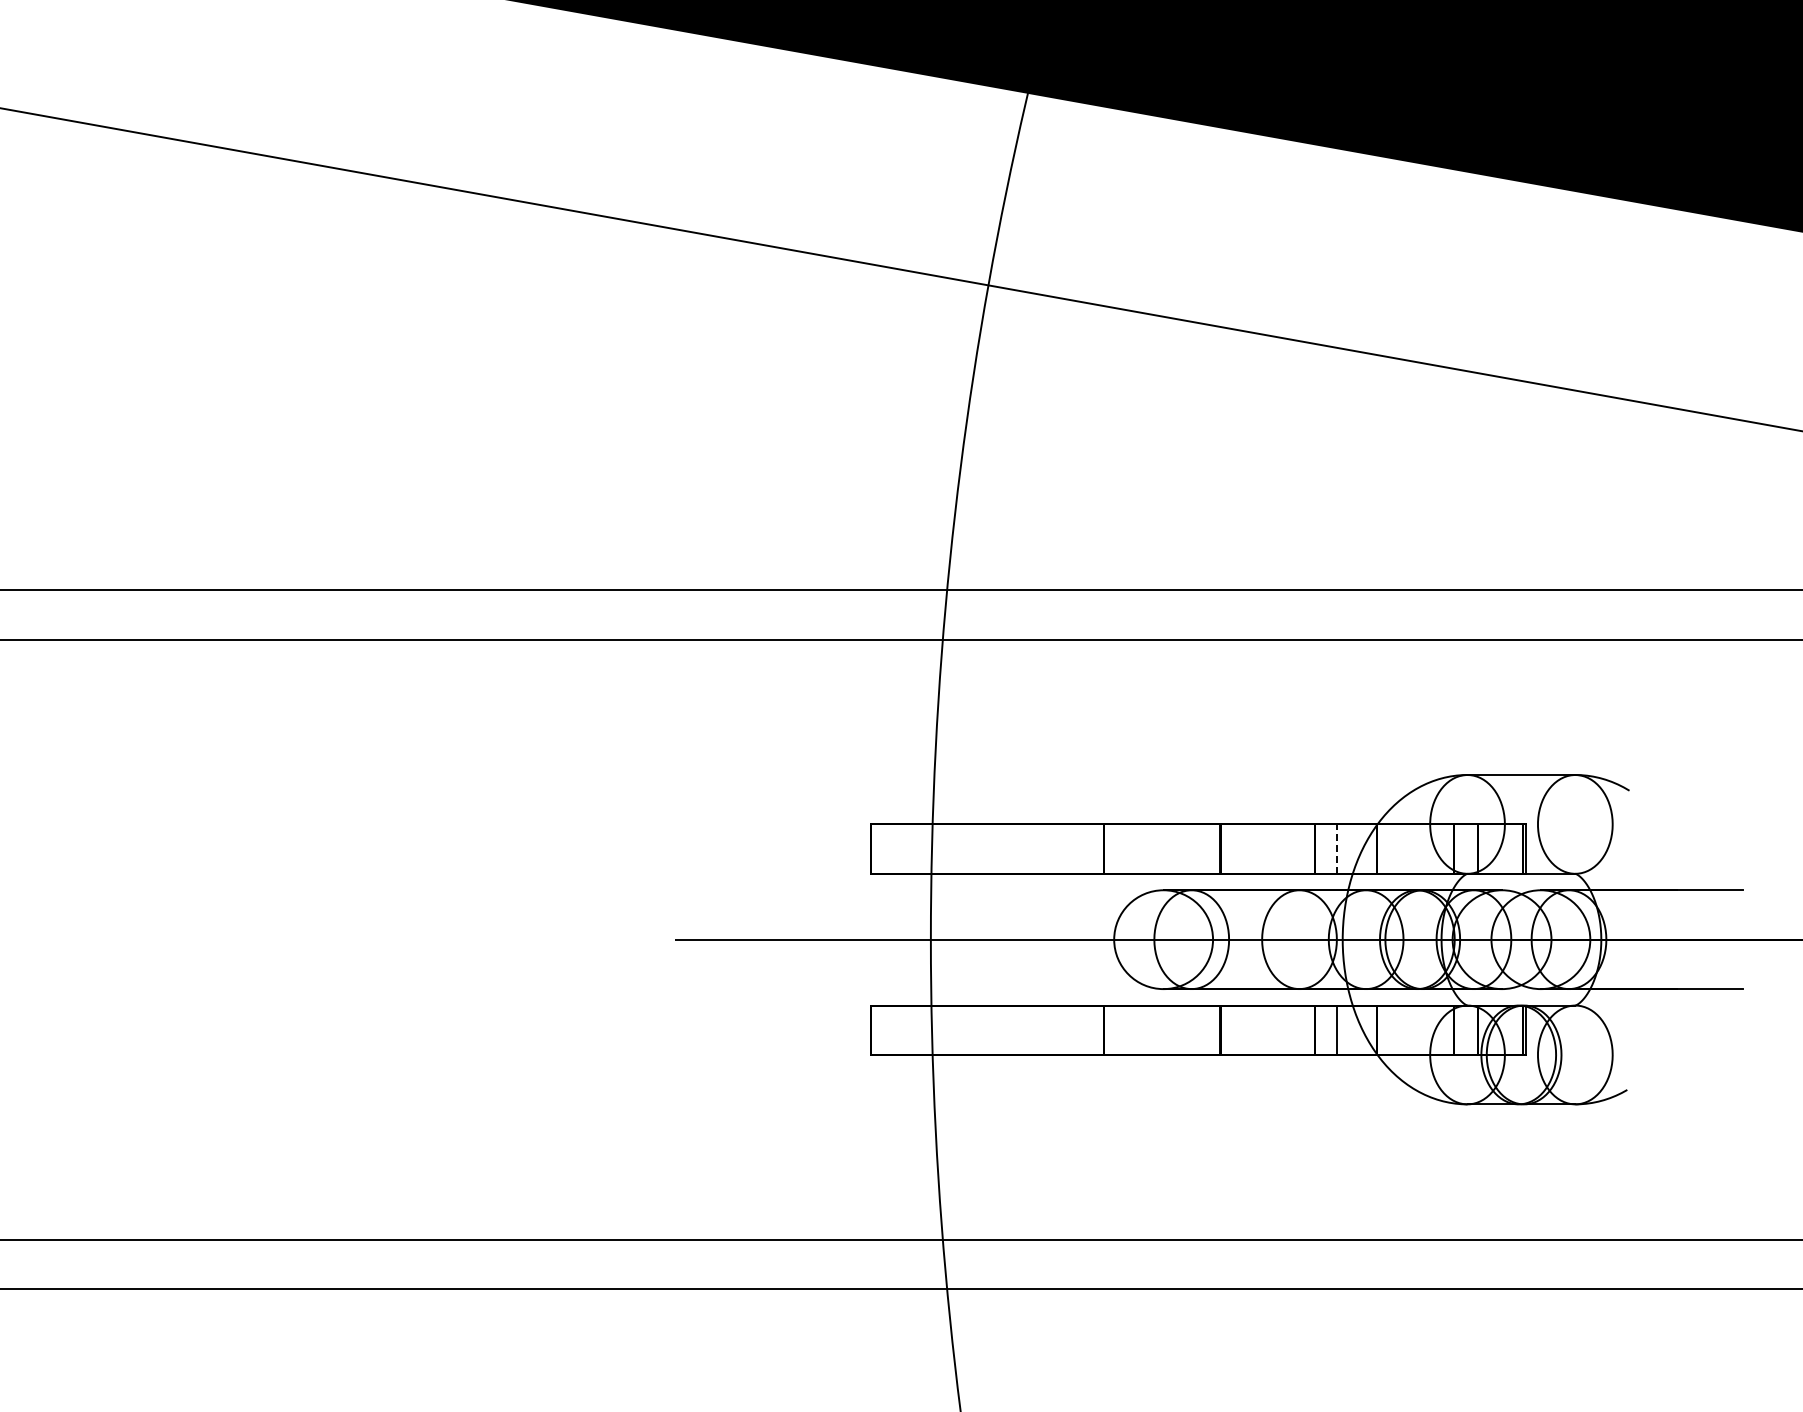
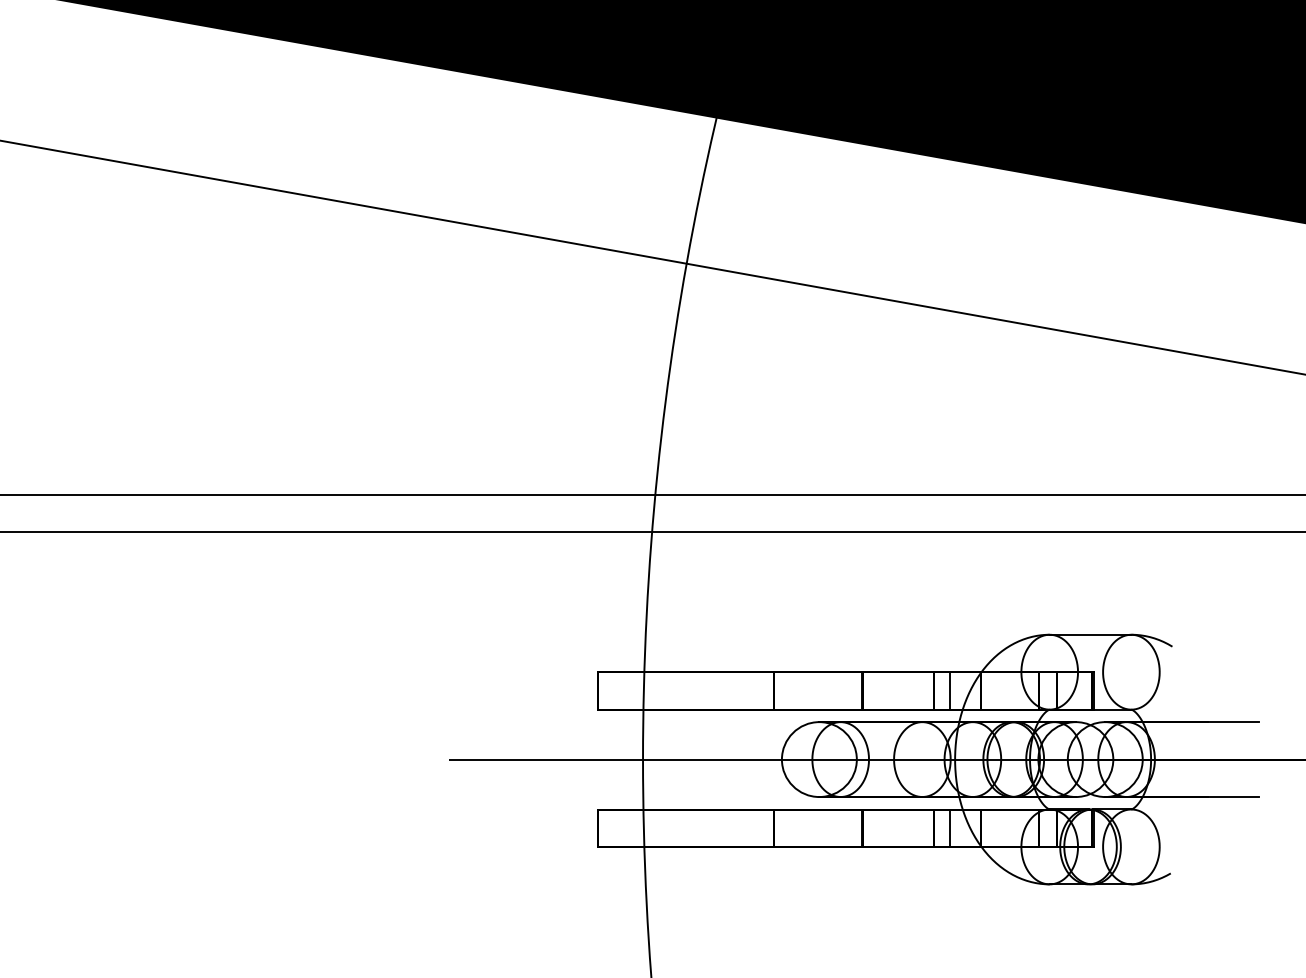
line: (1336, 849) -> (950, 691), dashed -> solid

